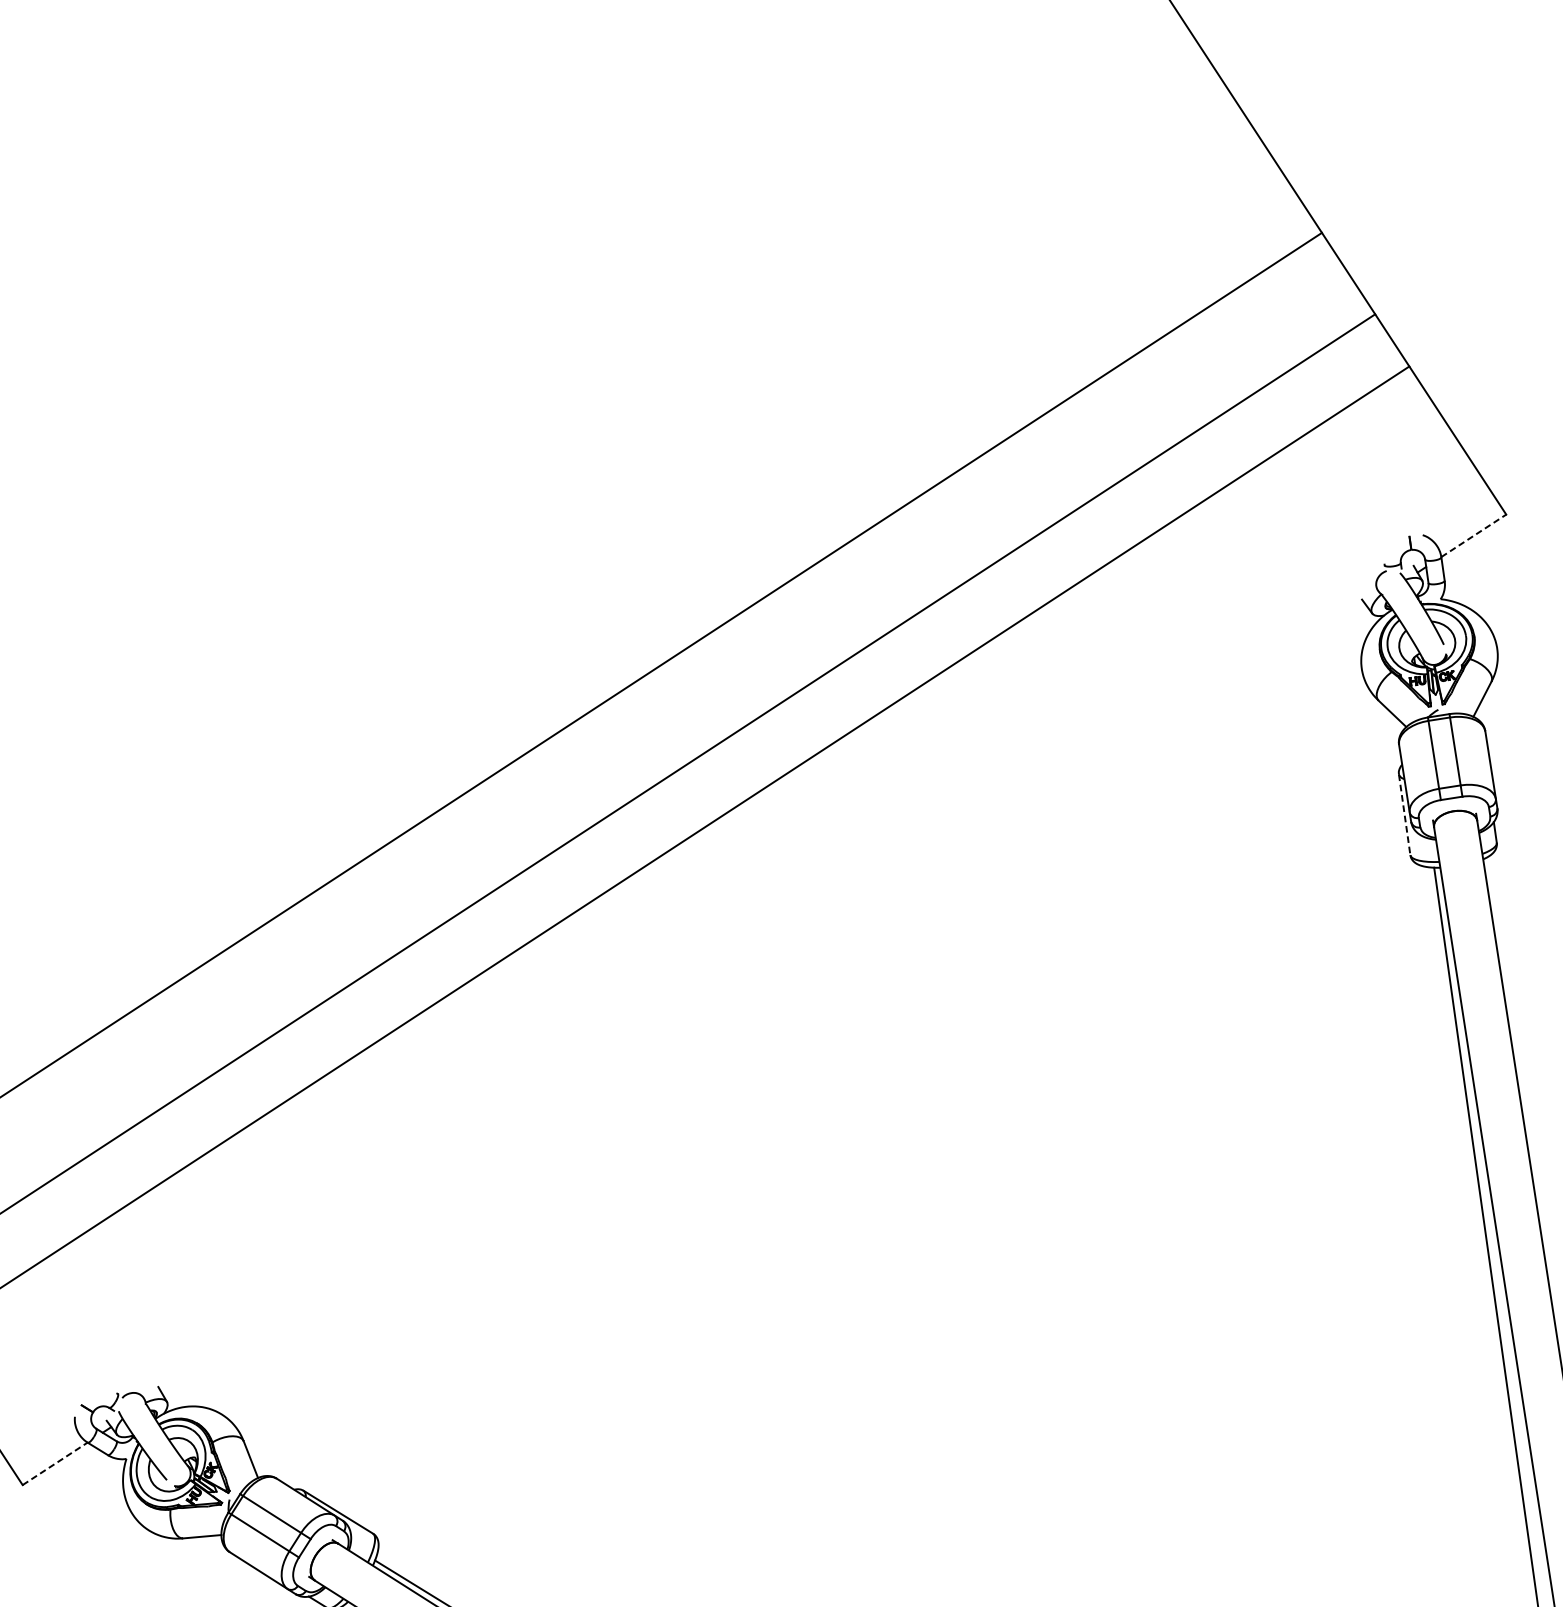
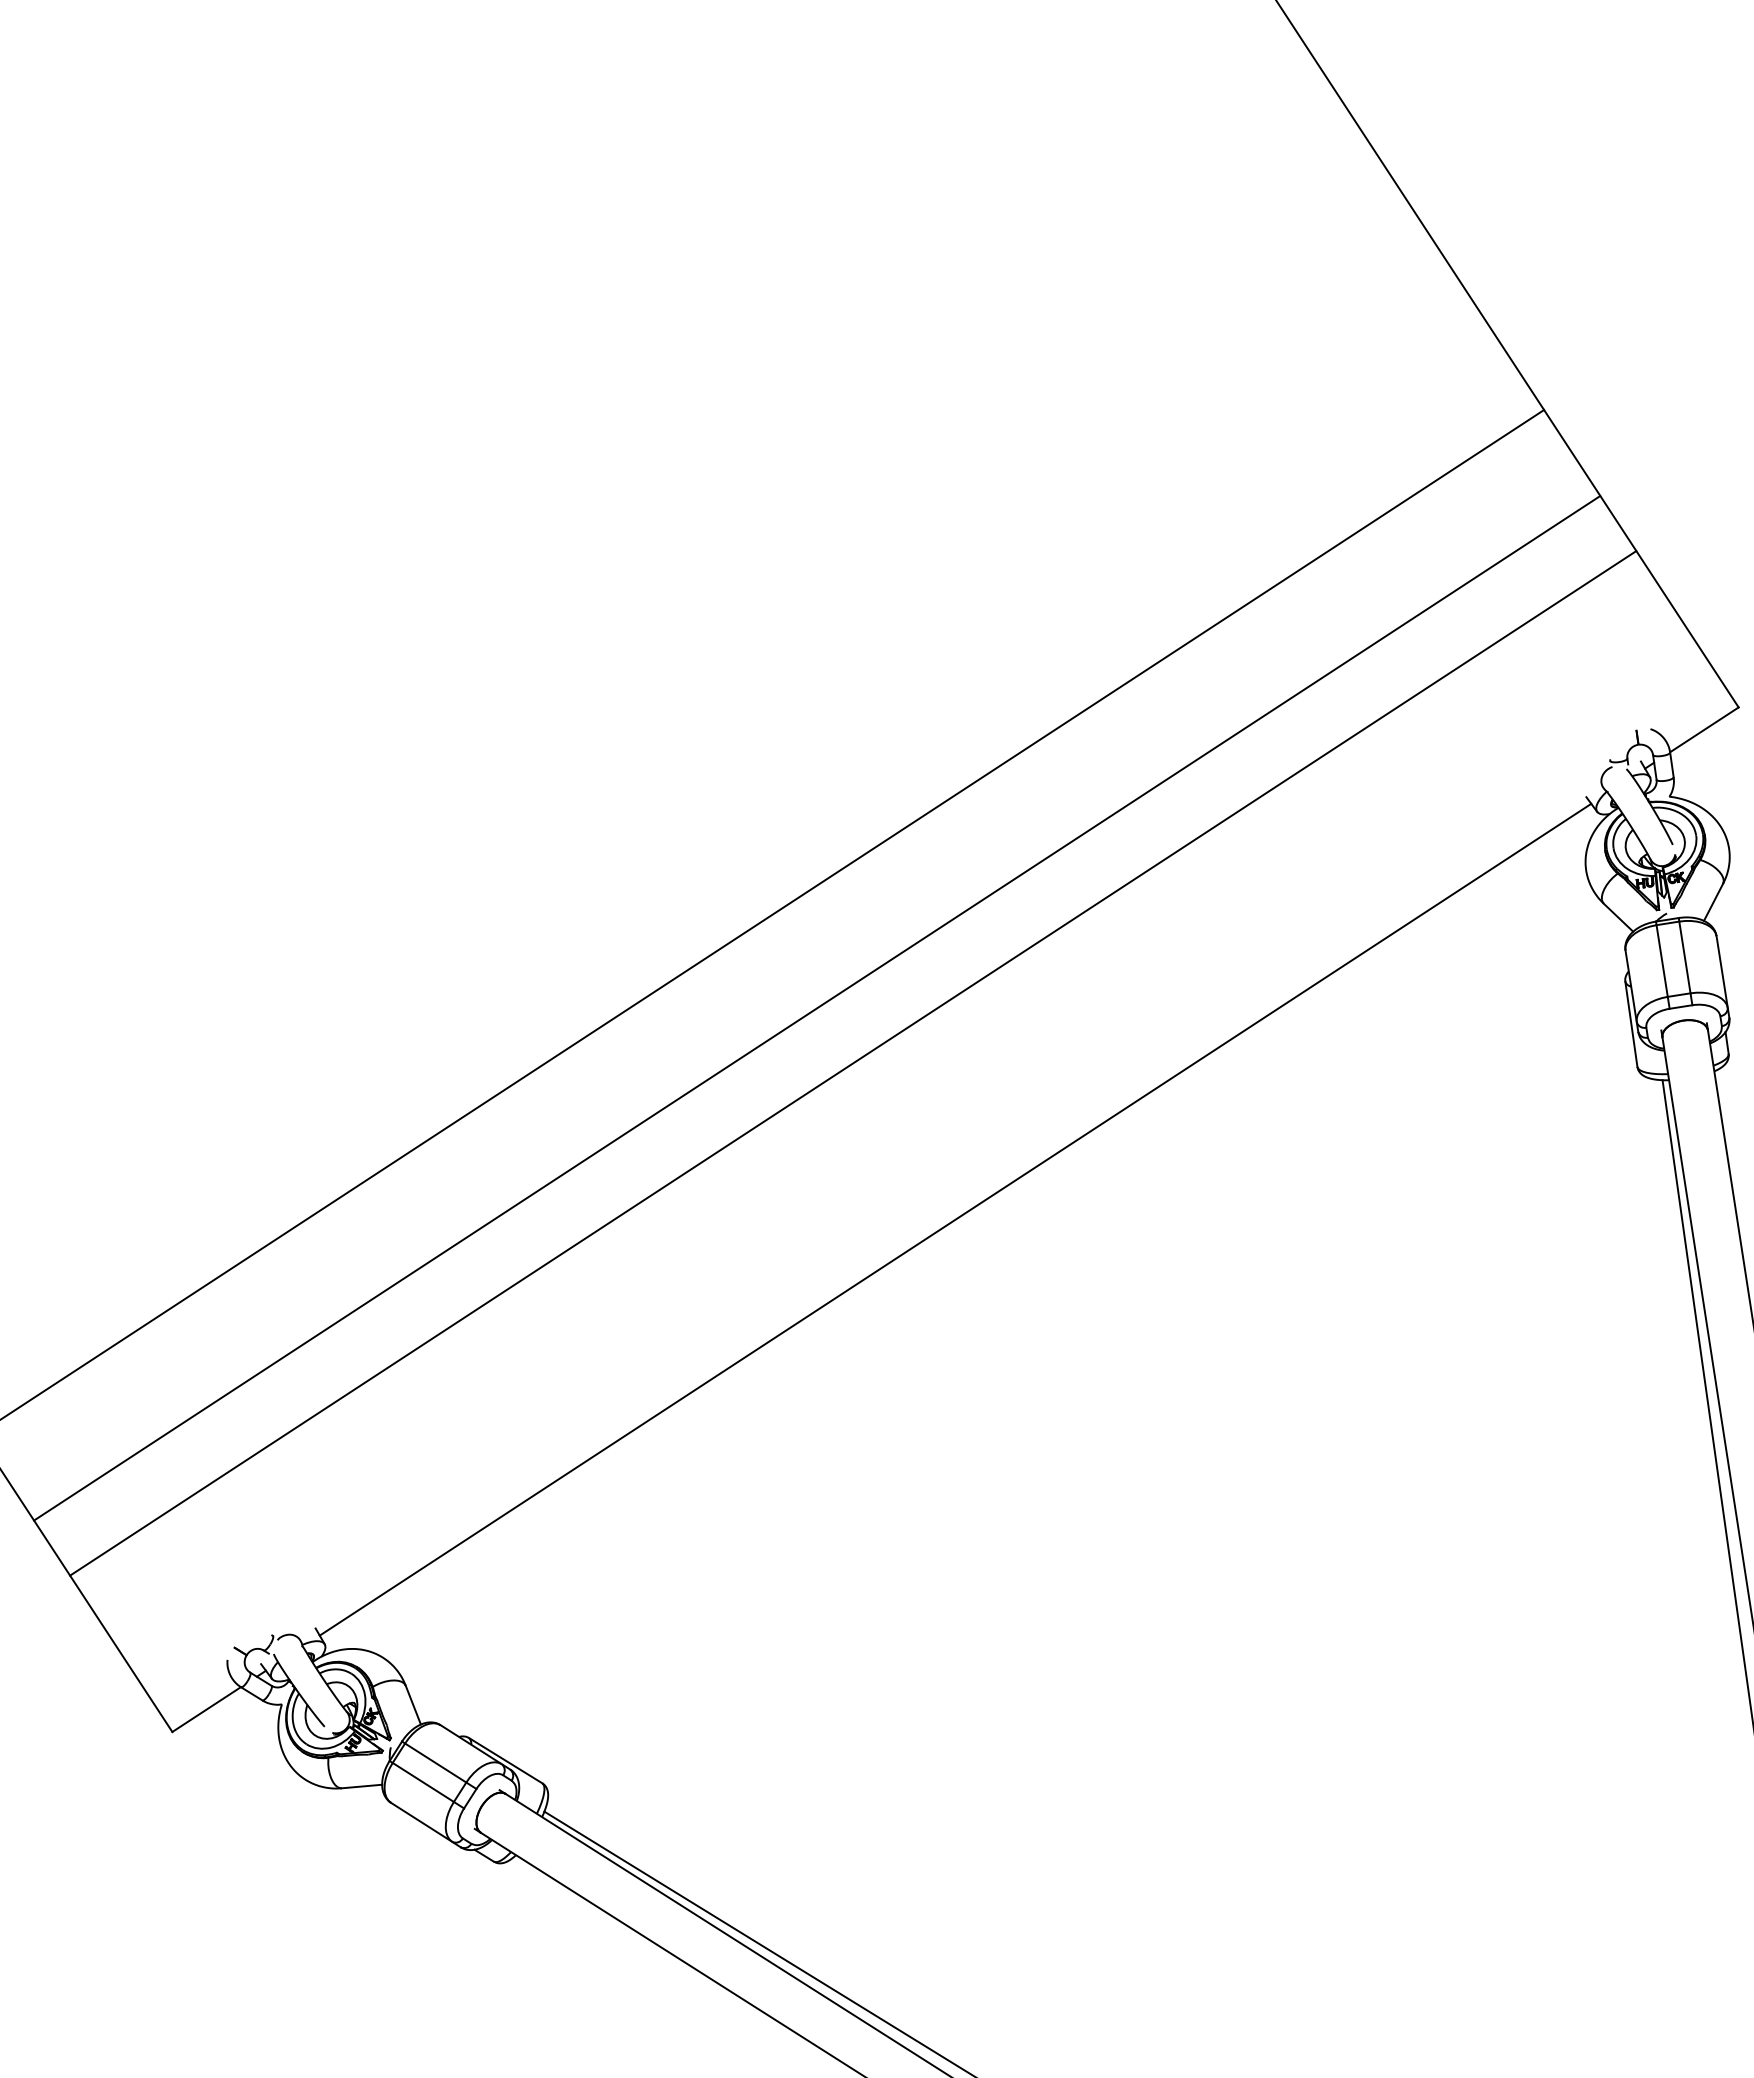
line: (1473, 535) -> (1704, 729), dashed -> solid
line: (1404, 814) -> (1631, 1024), dashed -> solid
line: (764, 999) -> (955, 1219), added
line: (54, 1463) -> (206, 1709), dashed -> solid

